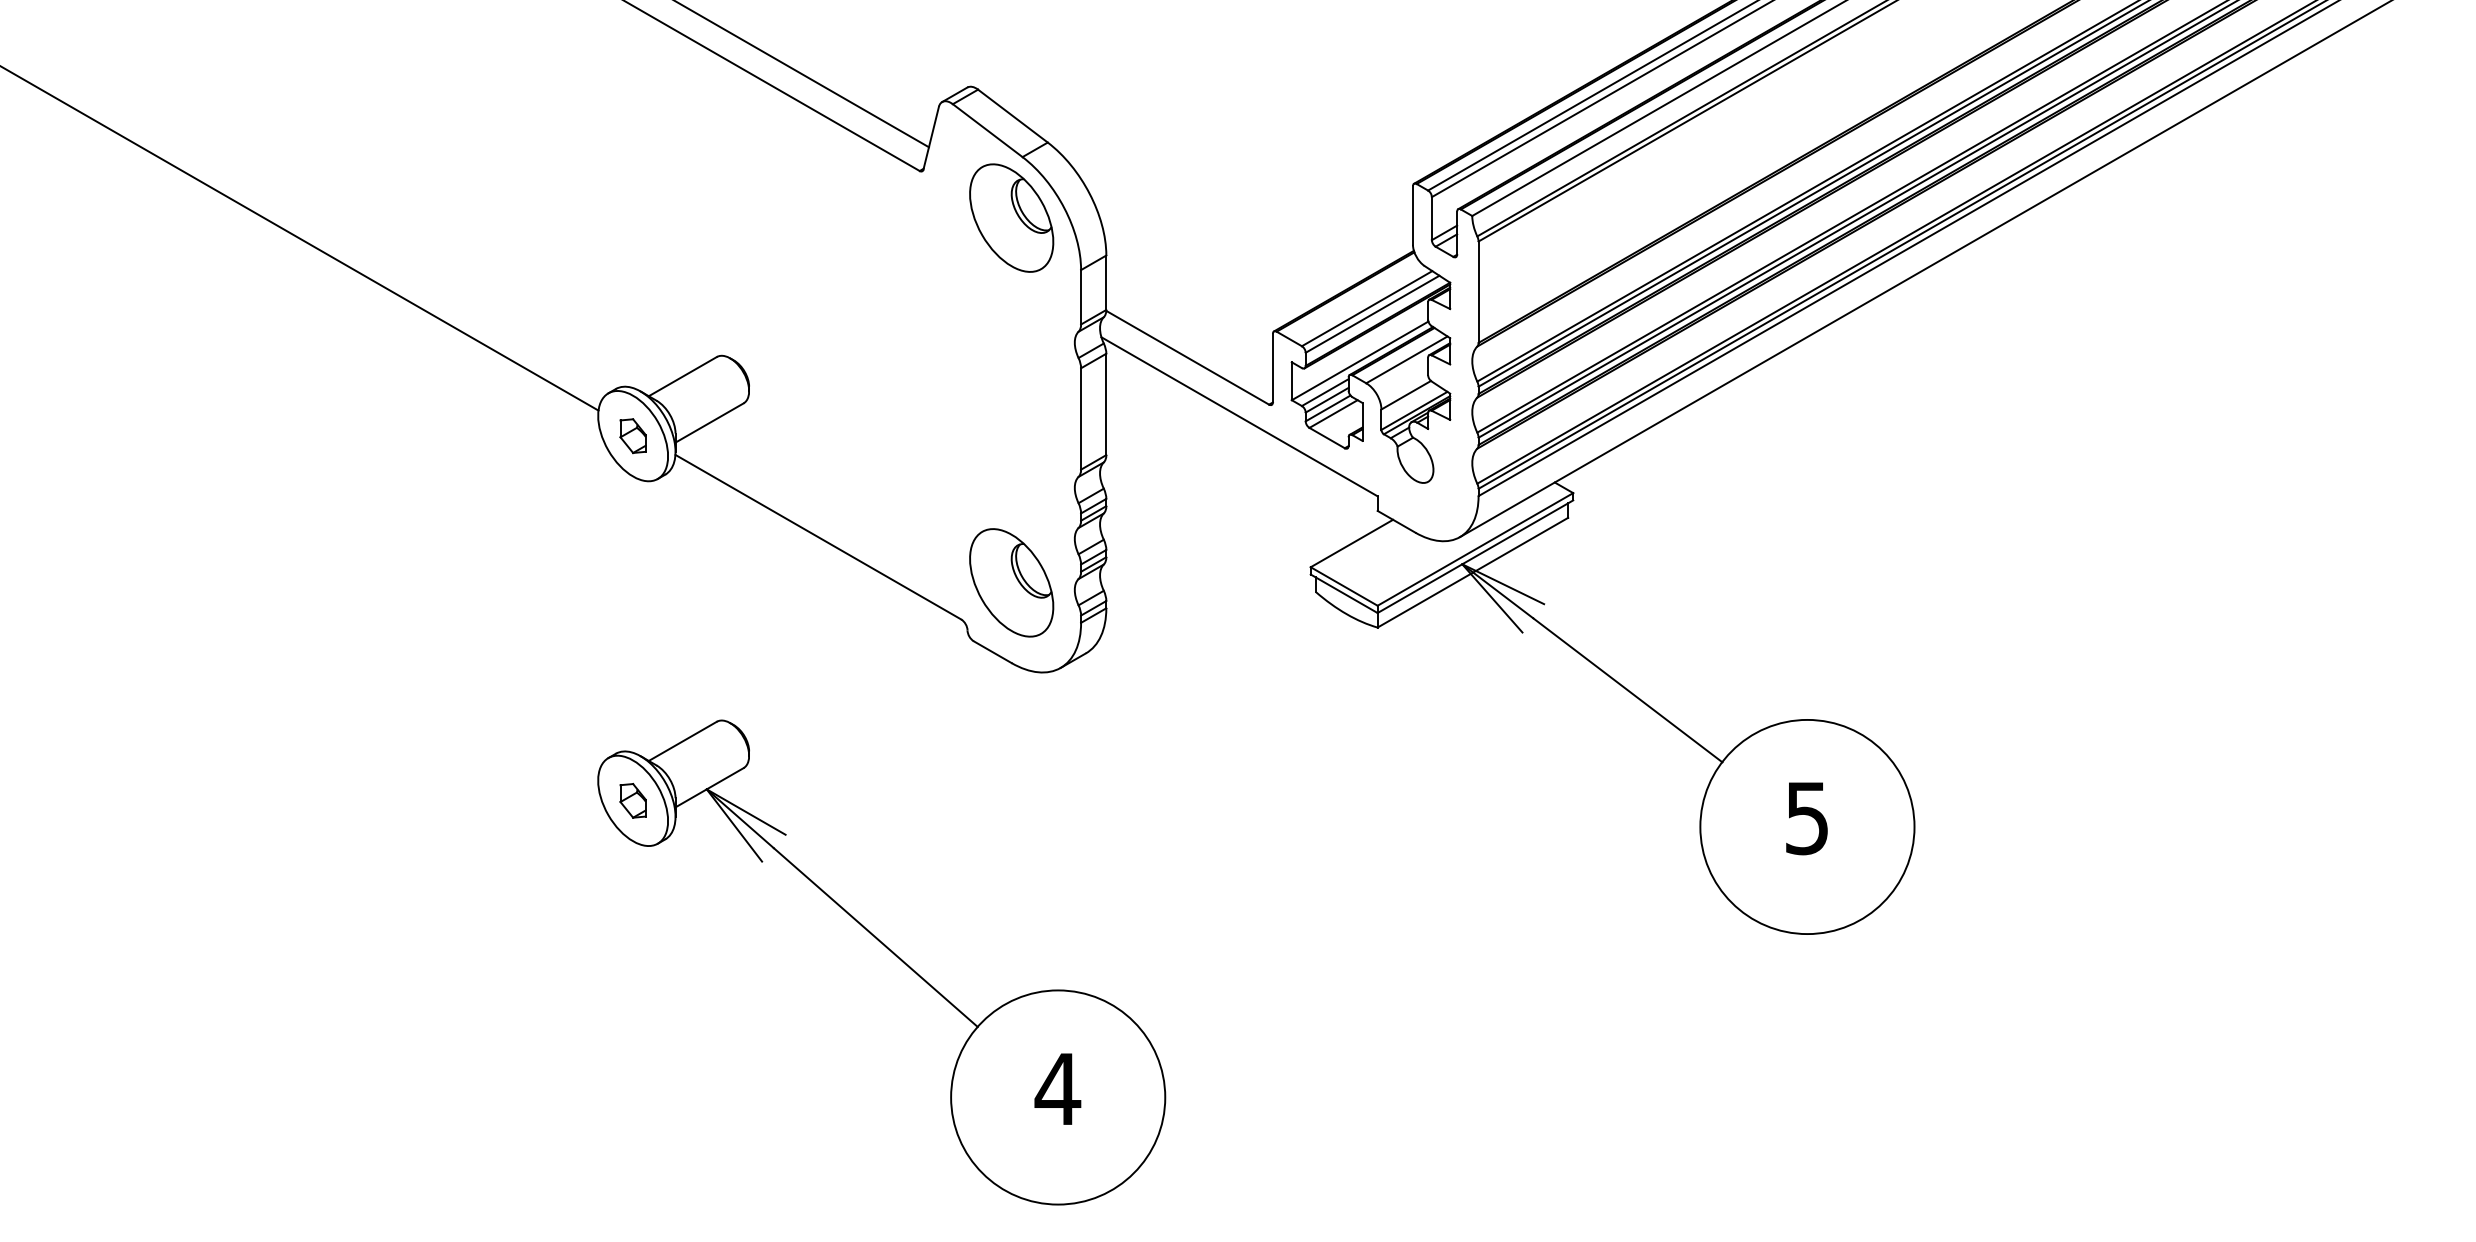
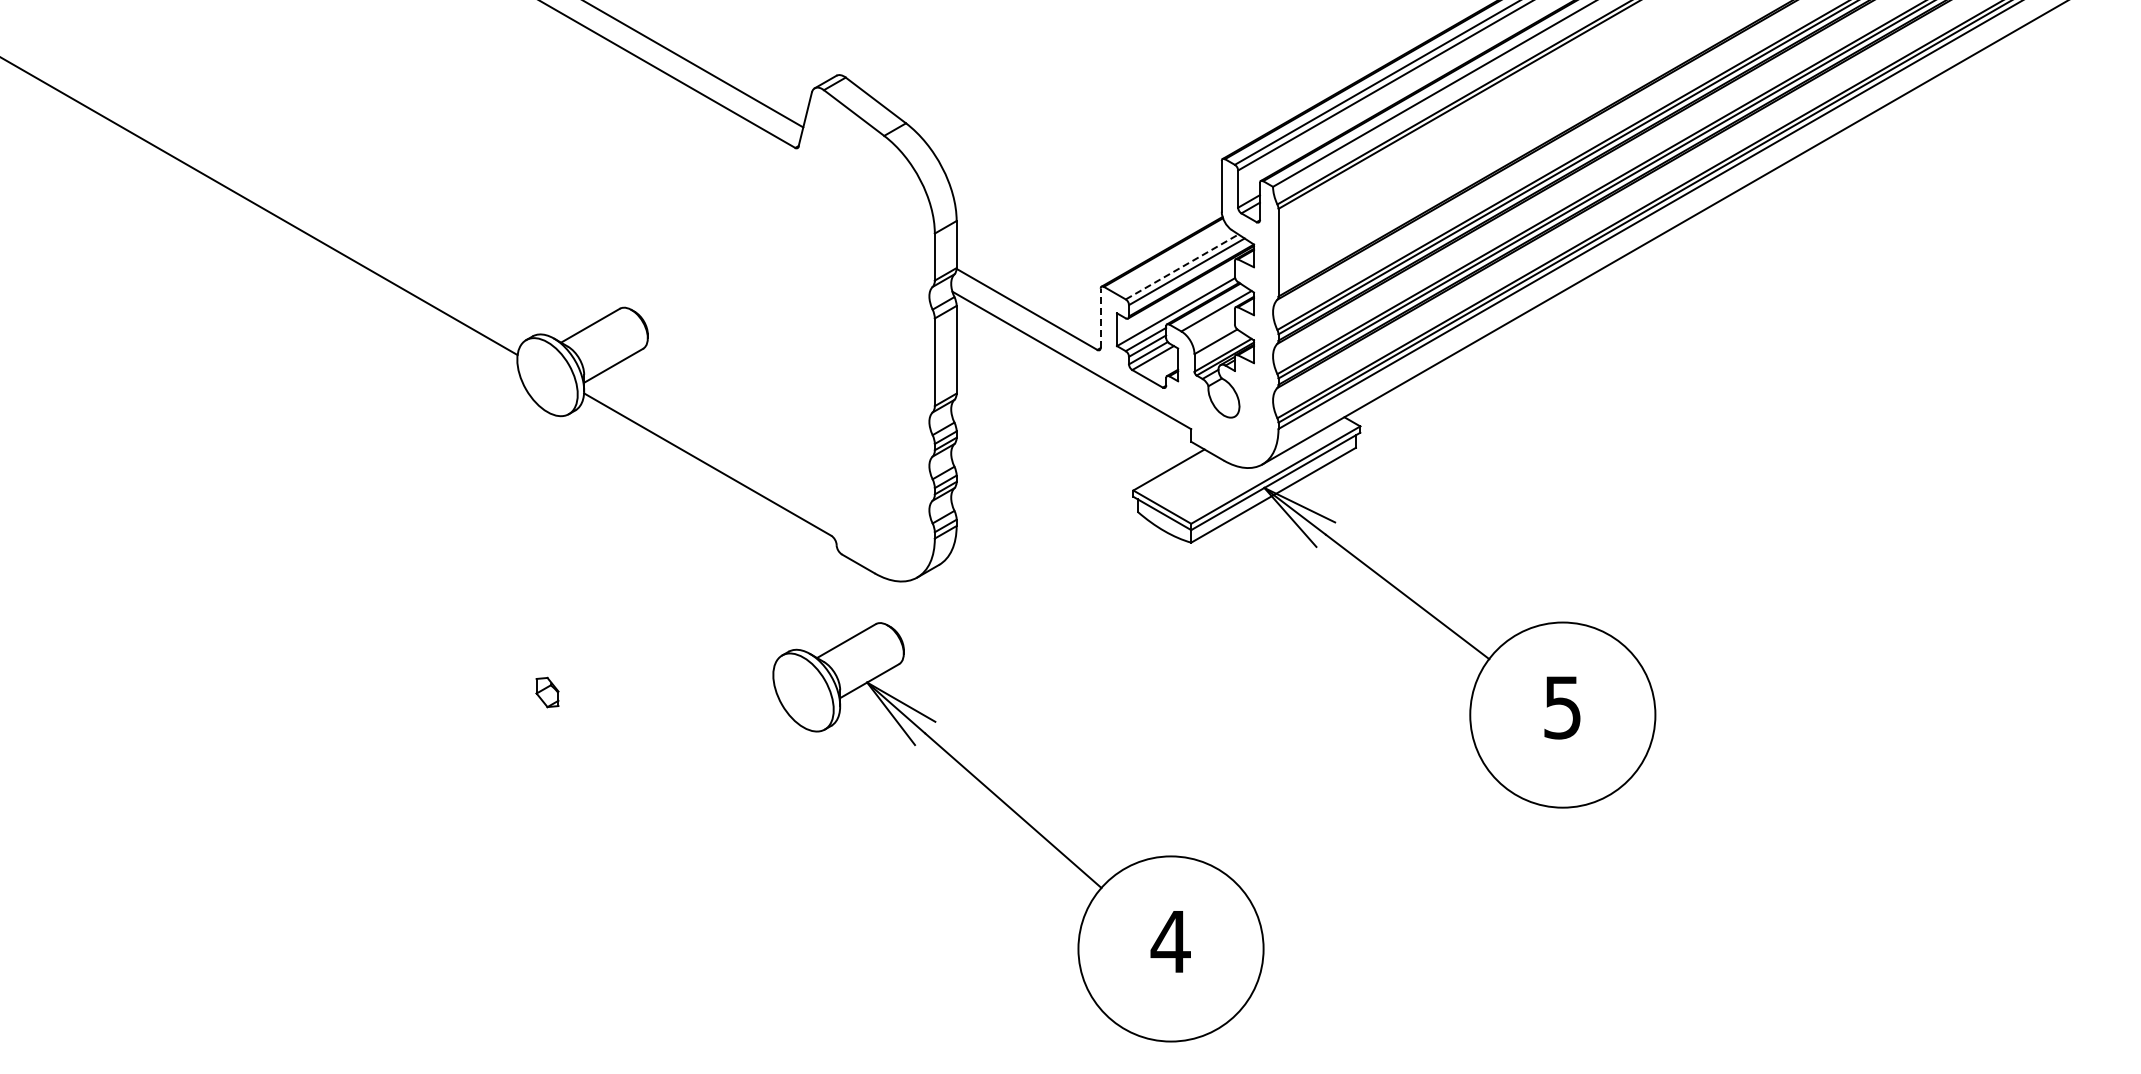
part: (1011, 217) -> (874, 188), removed
line: (1367, 308) -> (1182, 266), solid -> dashed
line: (1272, 368) -> (1100, 318), solid -> dashed
part: (633, 435) -> (547, 376), removed
part: (1011, 582) -> (874, 503), removed
part: (891, 952) -> (1026, 823), moved

